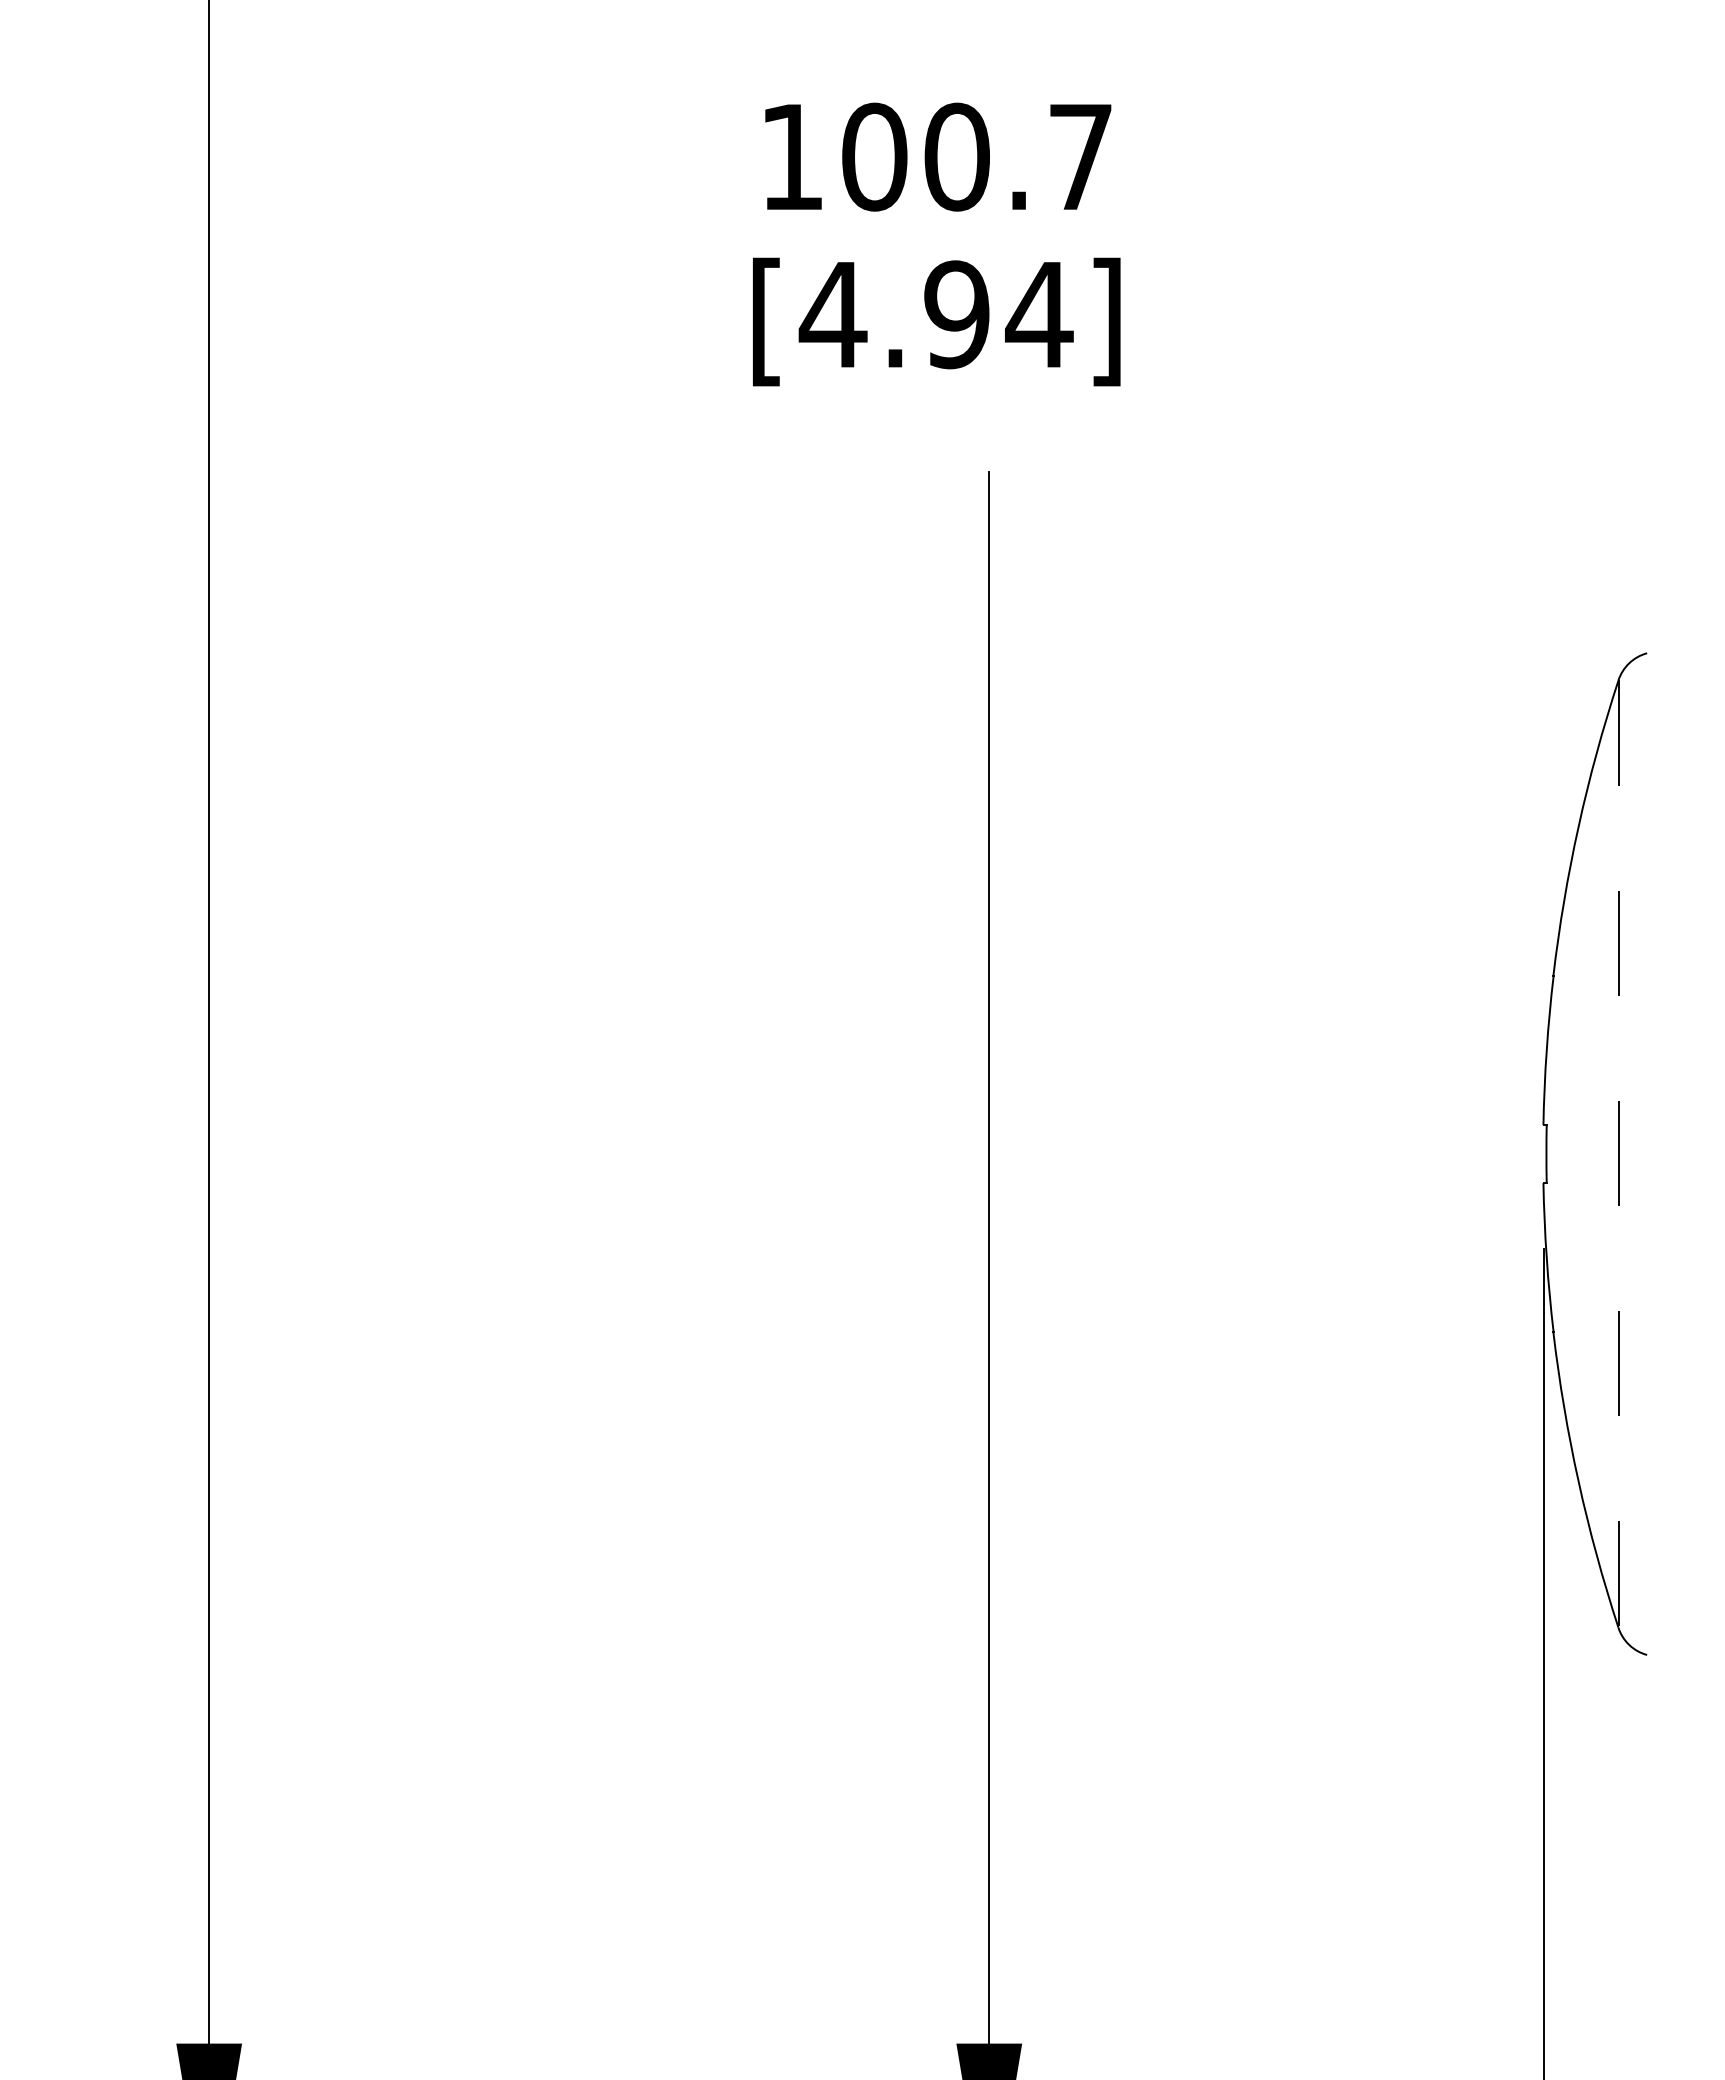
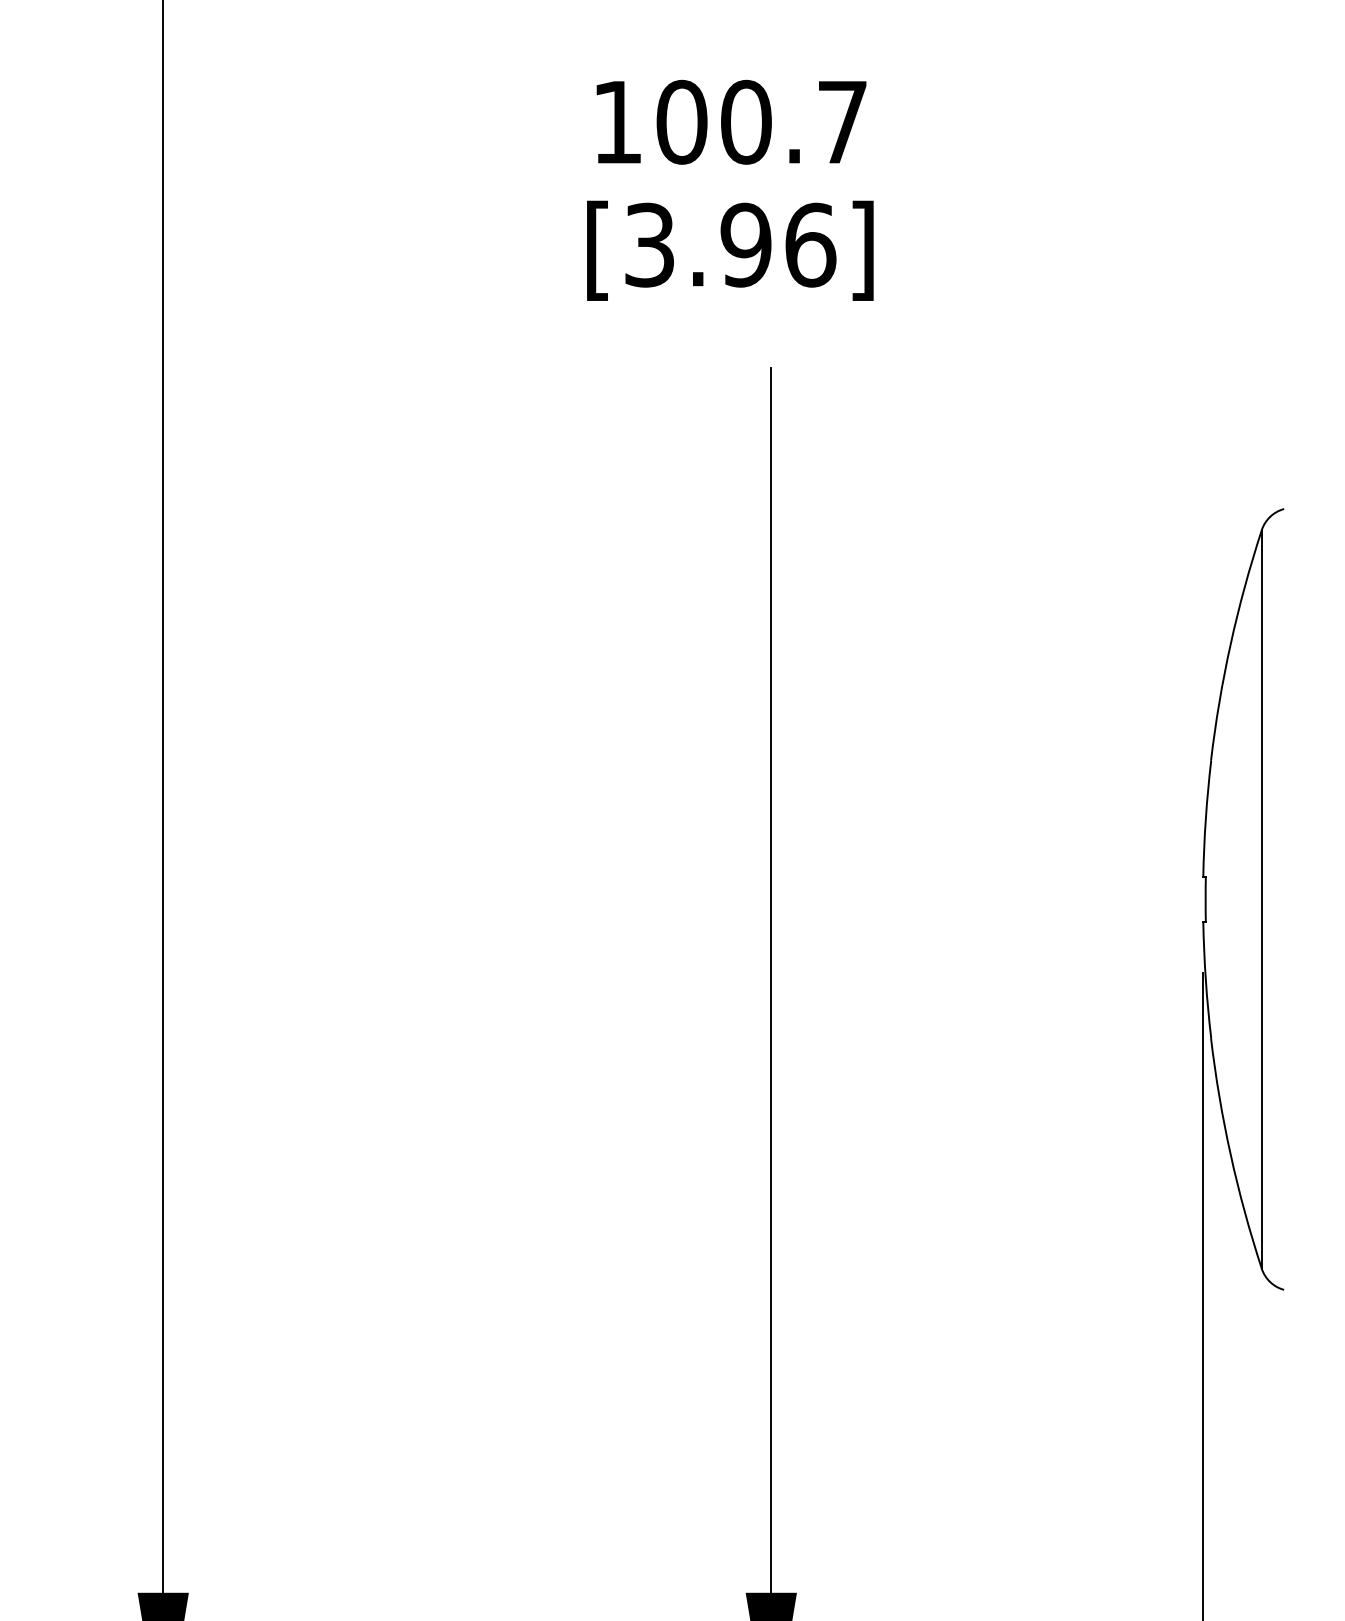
text: (935, 314) -> (729, 244), [4.94] -> [3.96]
line: (1618, 1154) -> (1261, 899), dashed -> solid

